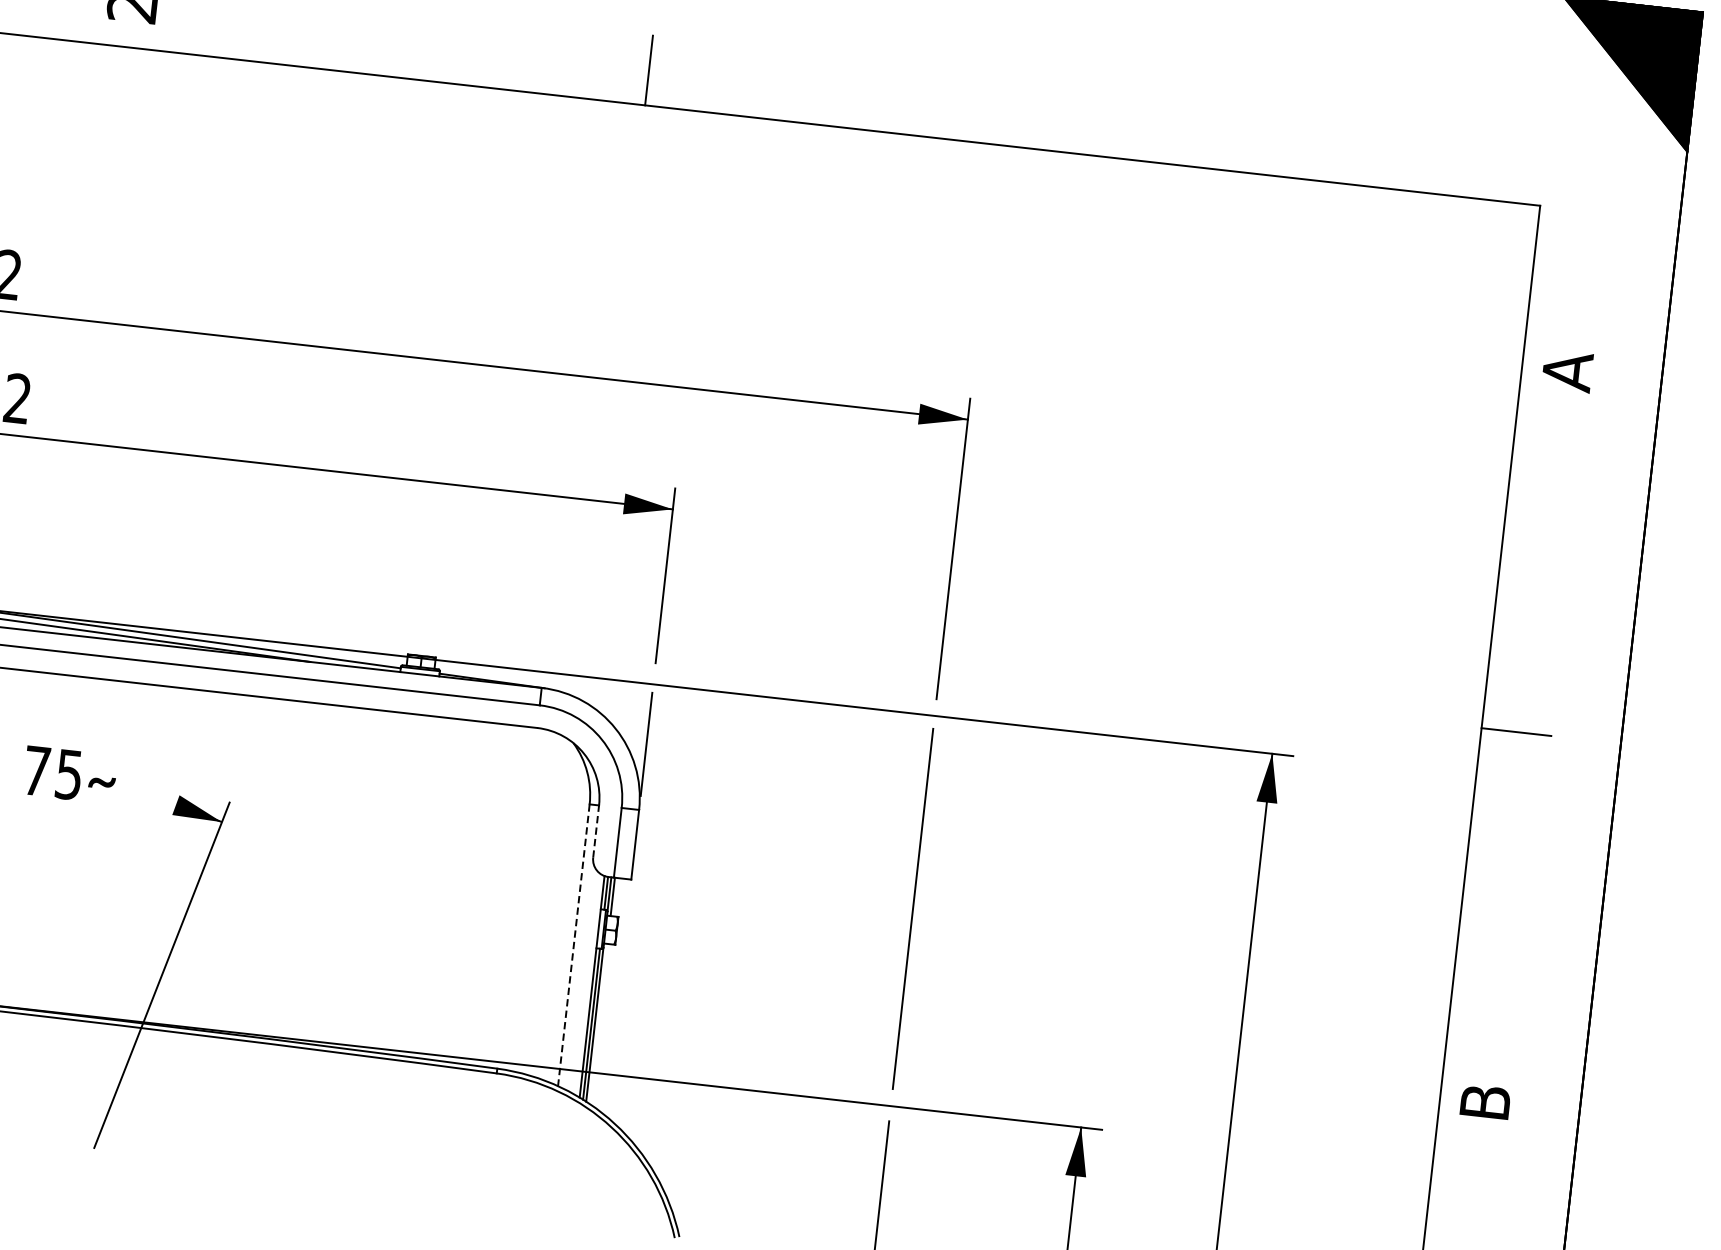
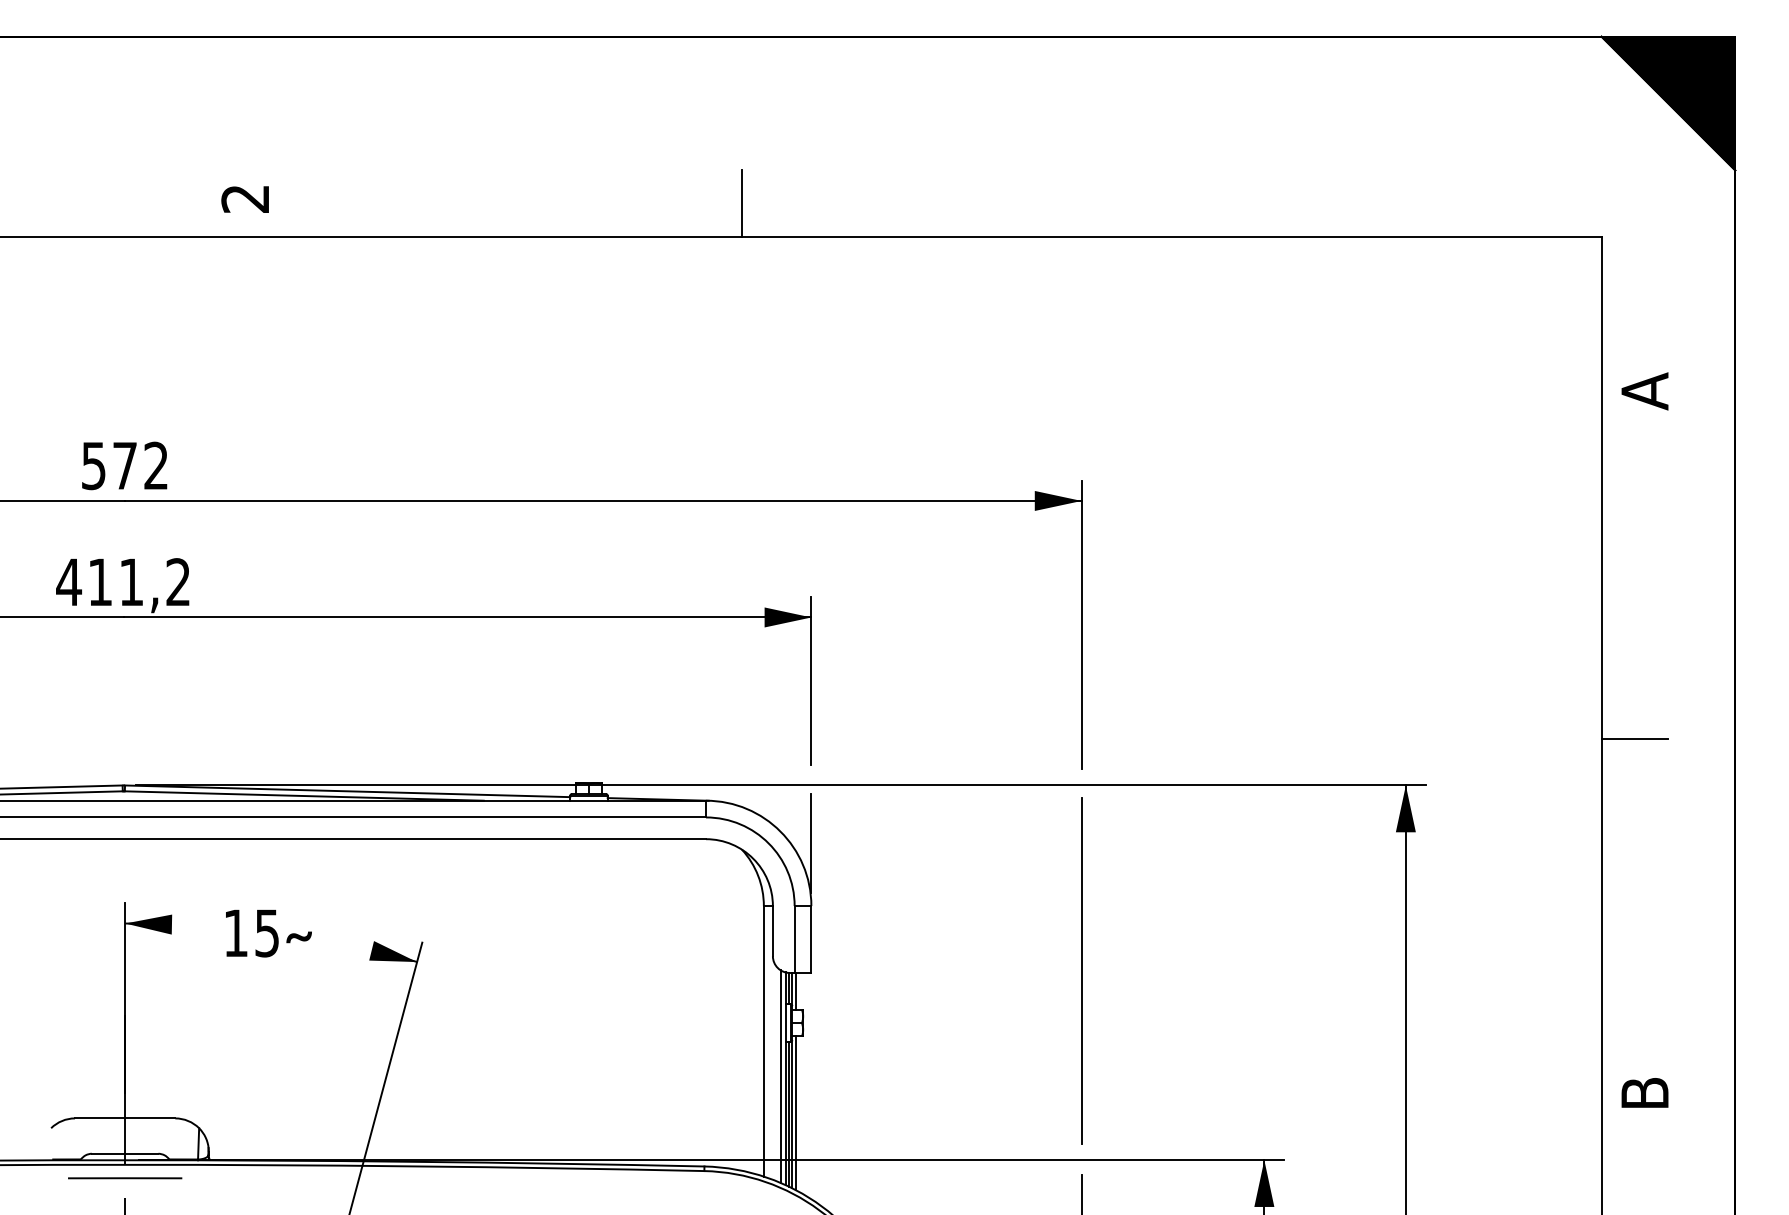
text: (36, 770) -> (235, 932), 75 -> 15
line: (595, 830) -> (772, 930), dashed -> solid
line: (573, 945) -> (763, 1041), dashed -> solid
line: (587, 983) -> (780, 1076), added
line: (598, 1024) -> (795, 1113), added

